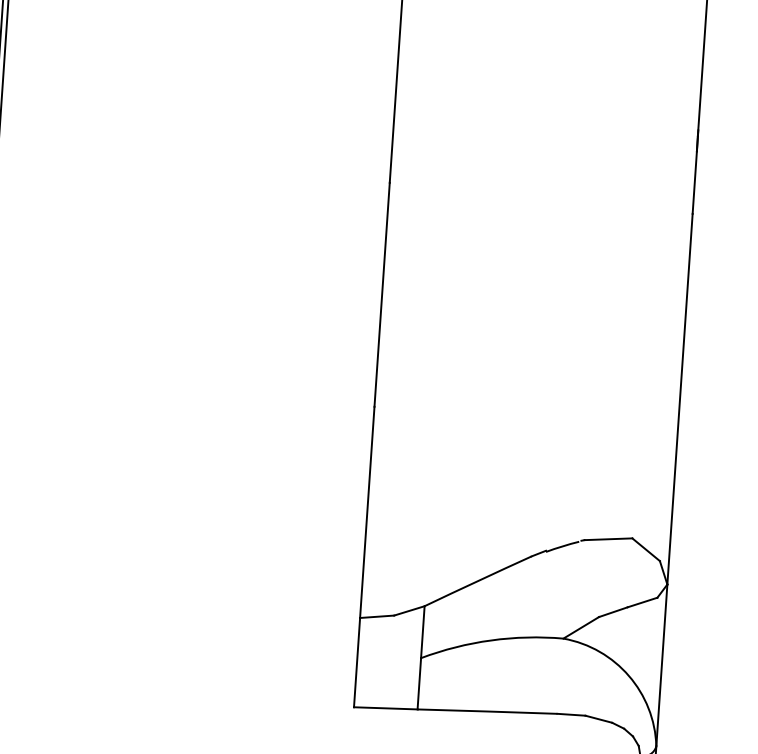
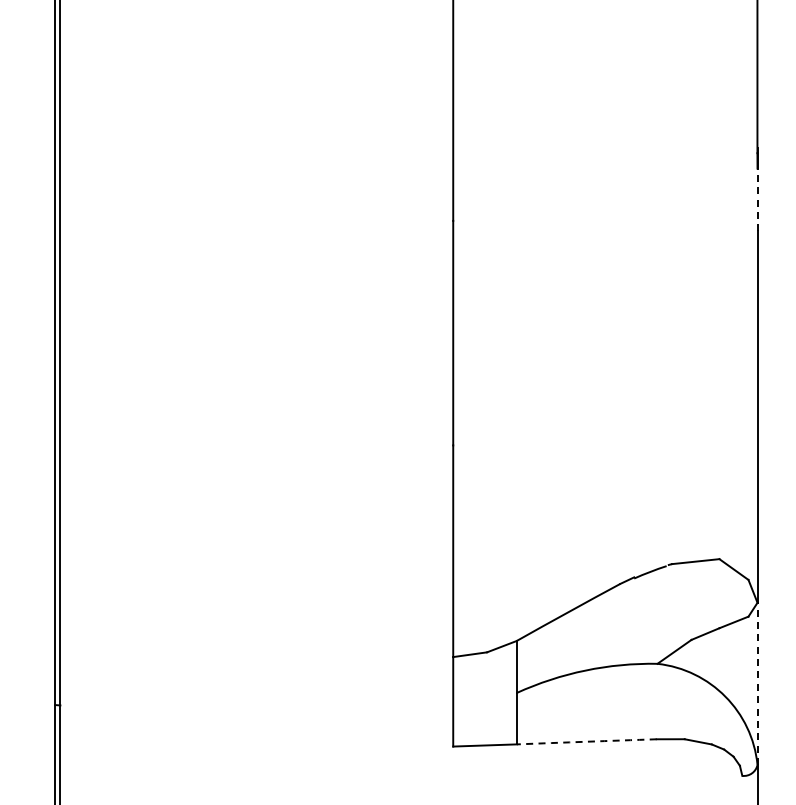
line: (694, 182) -> (757, 199), solid -> dashed
line: (661, 665) -> (757, 683), solid -> dashed
arc: (487, 711) -> (586, 741), solid -> dashed

